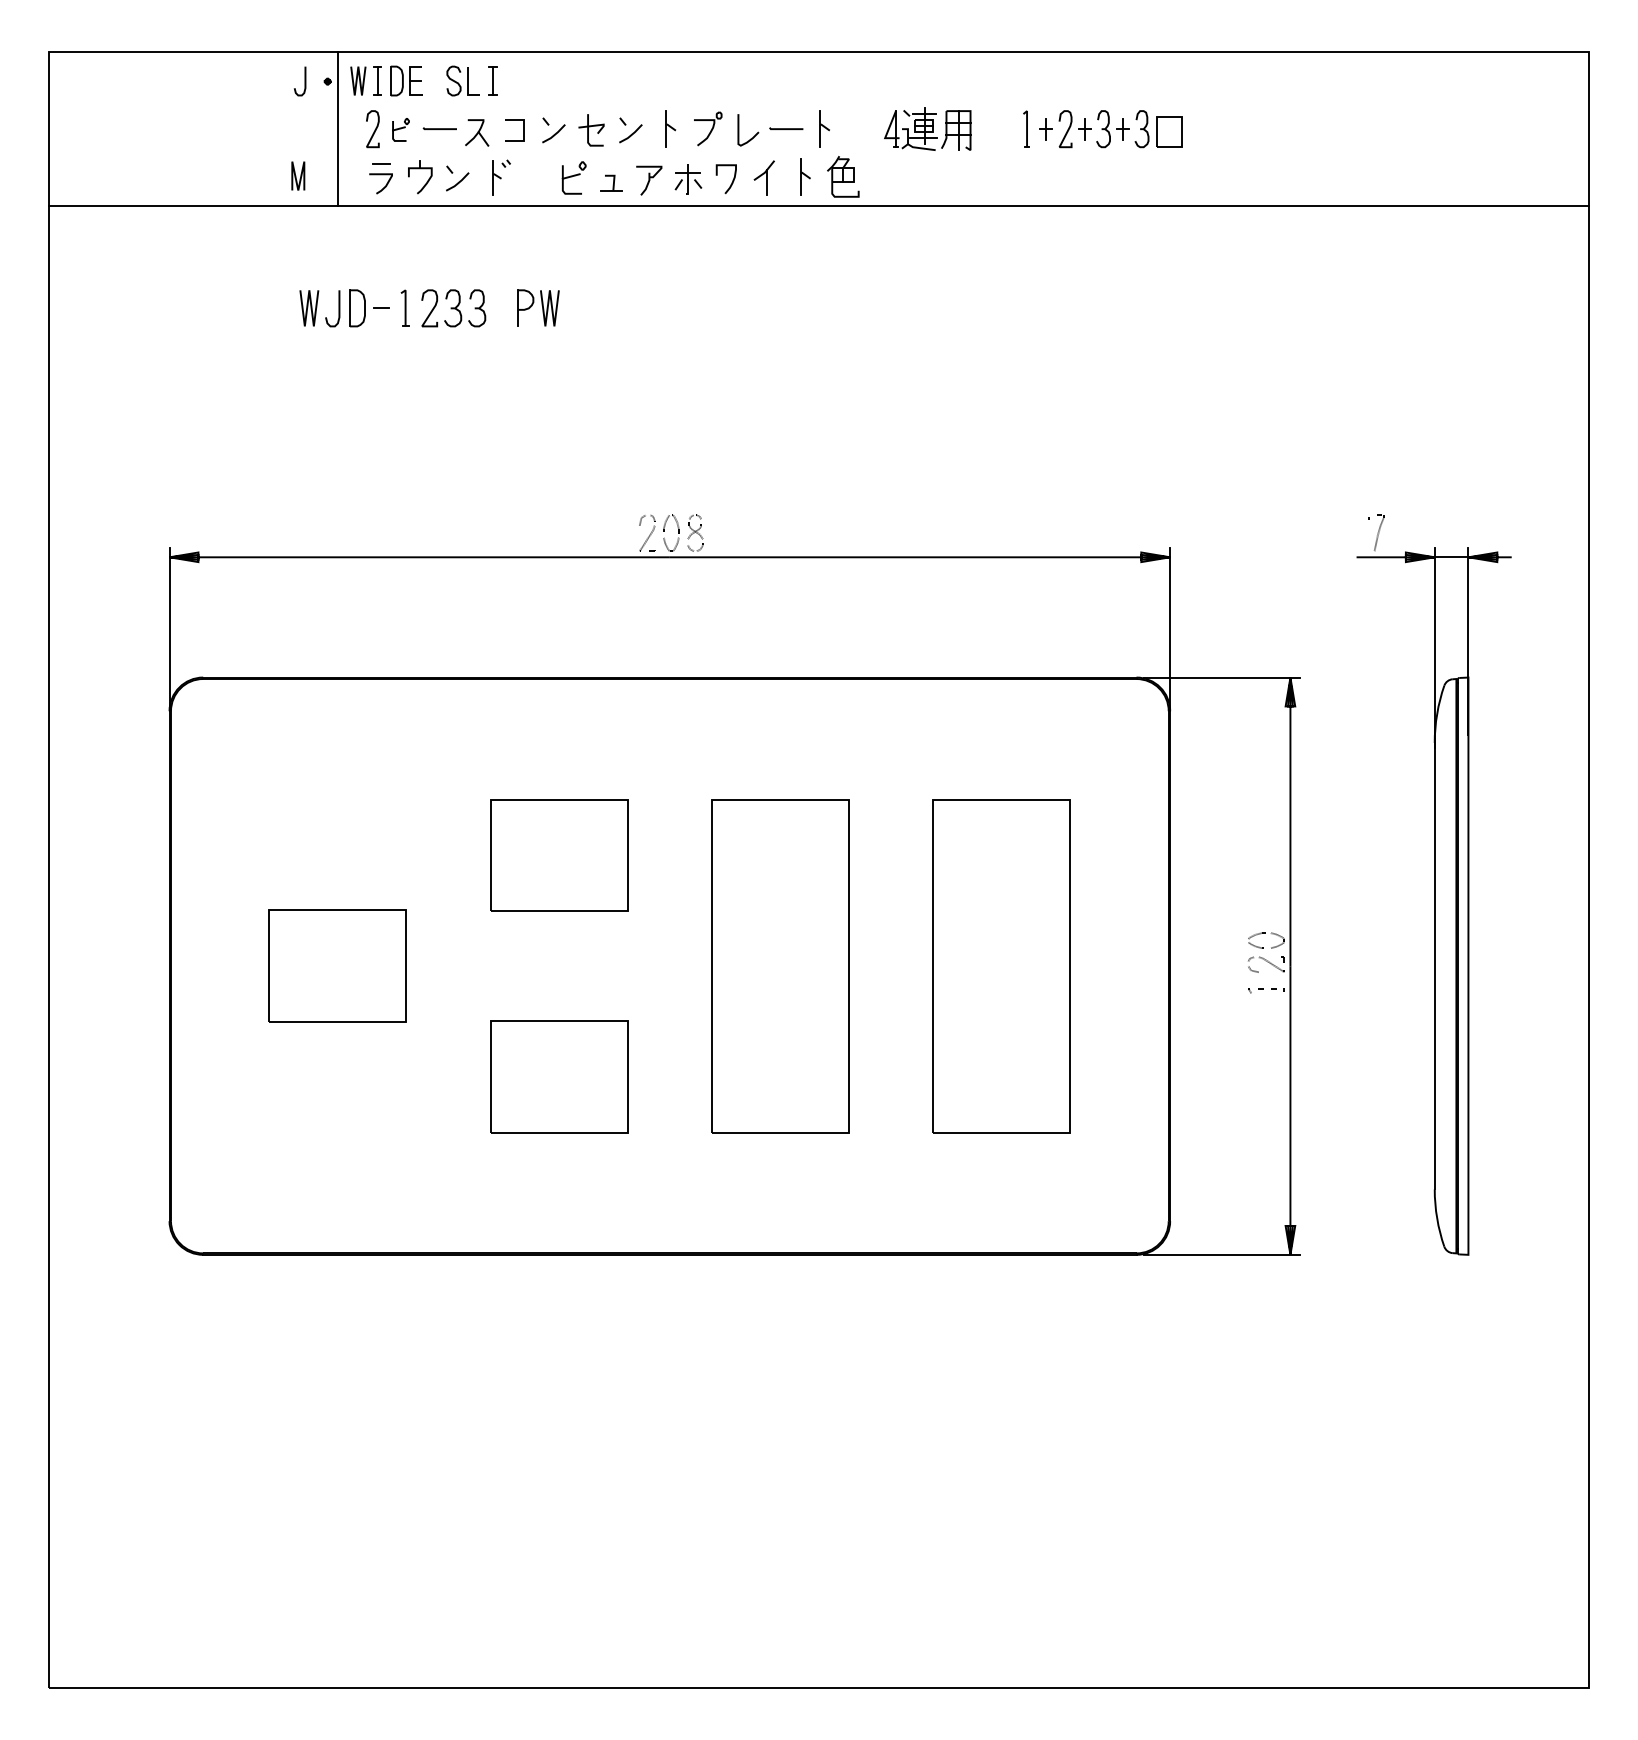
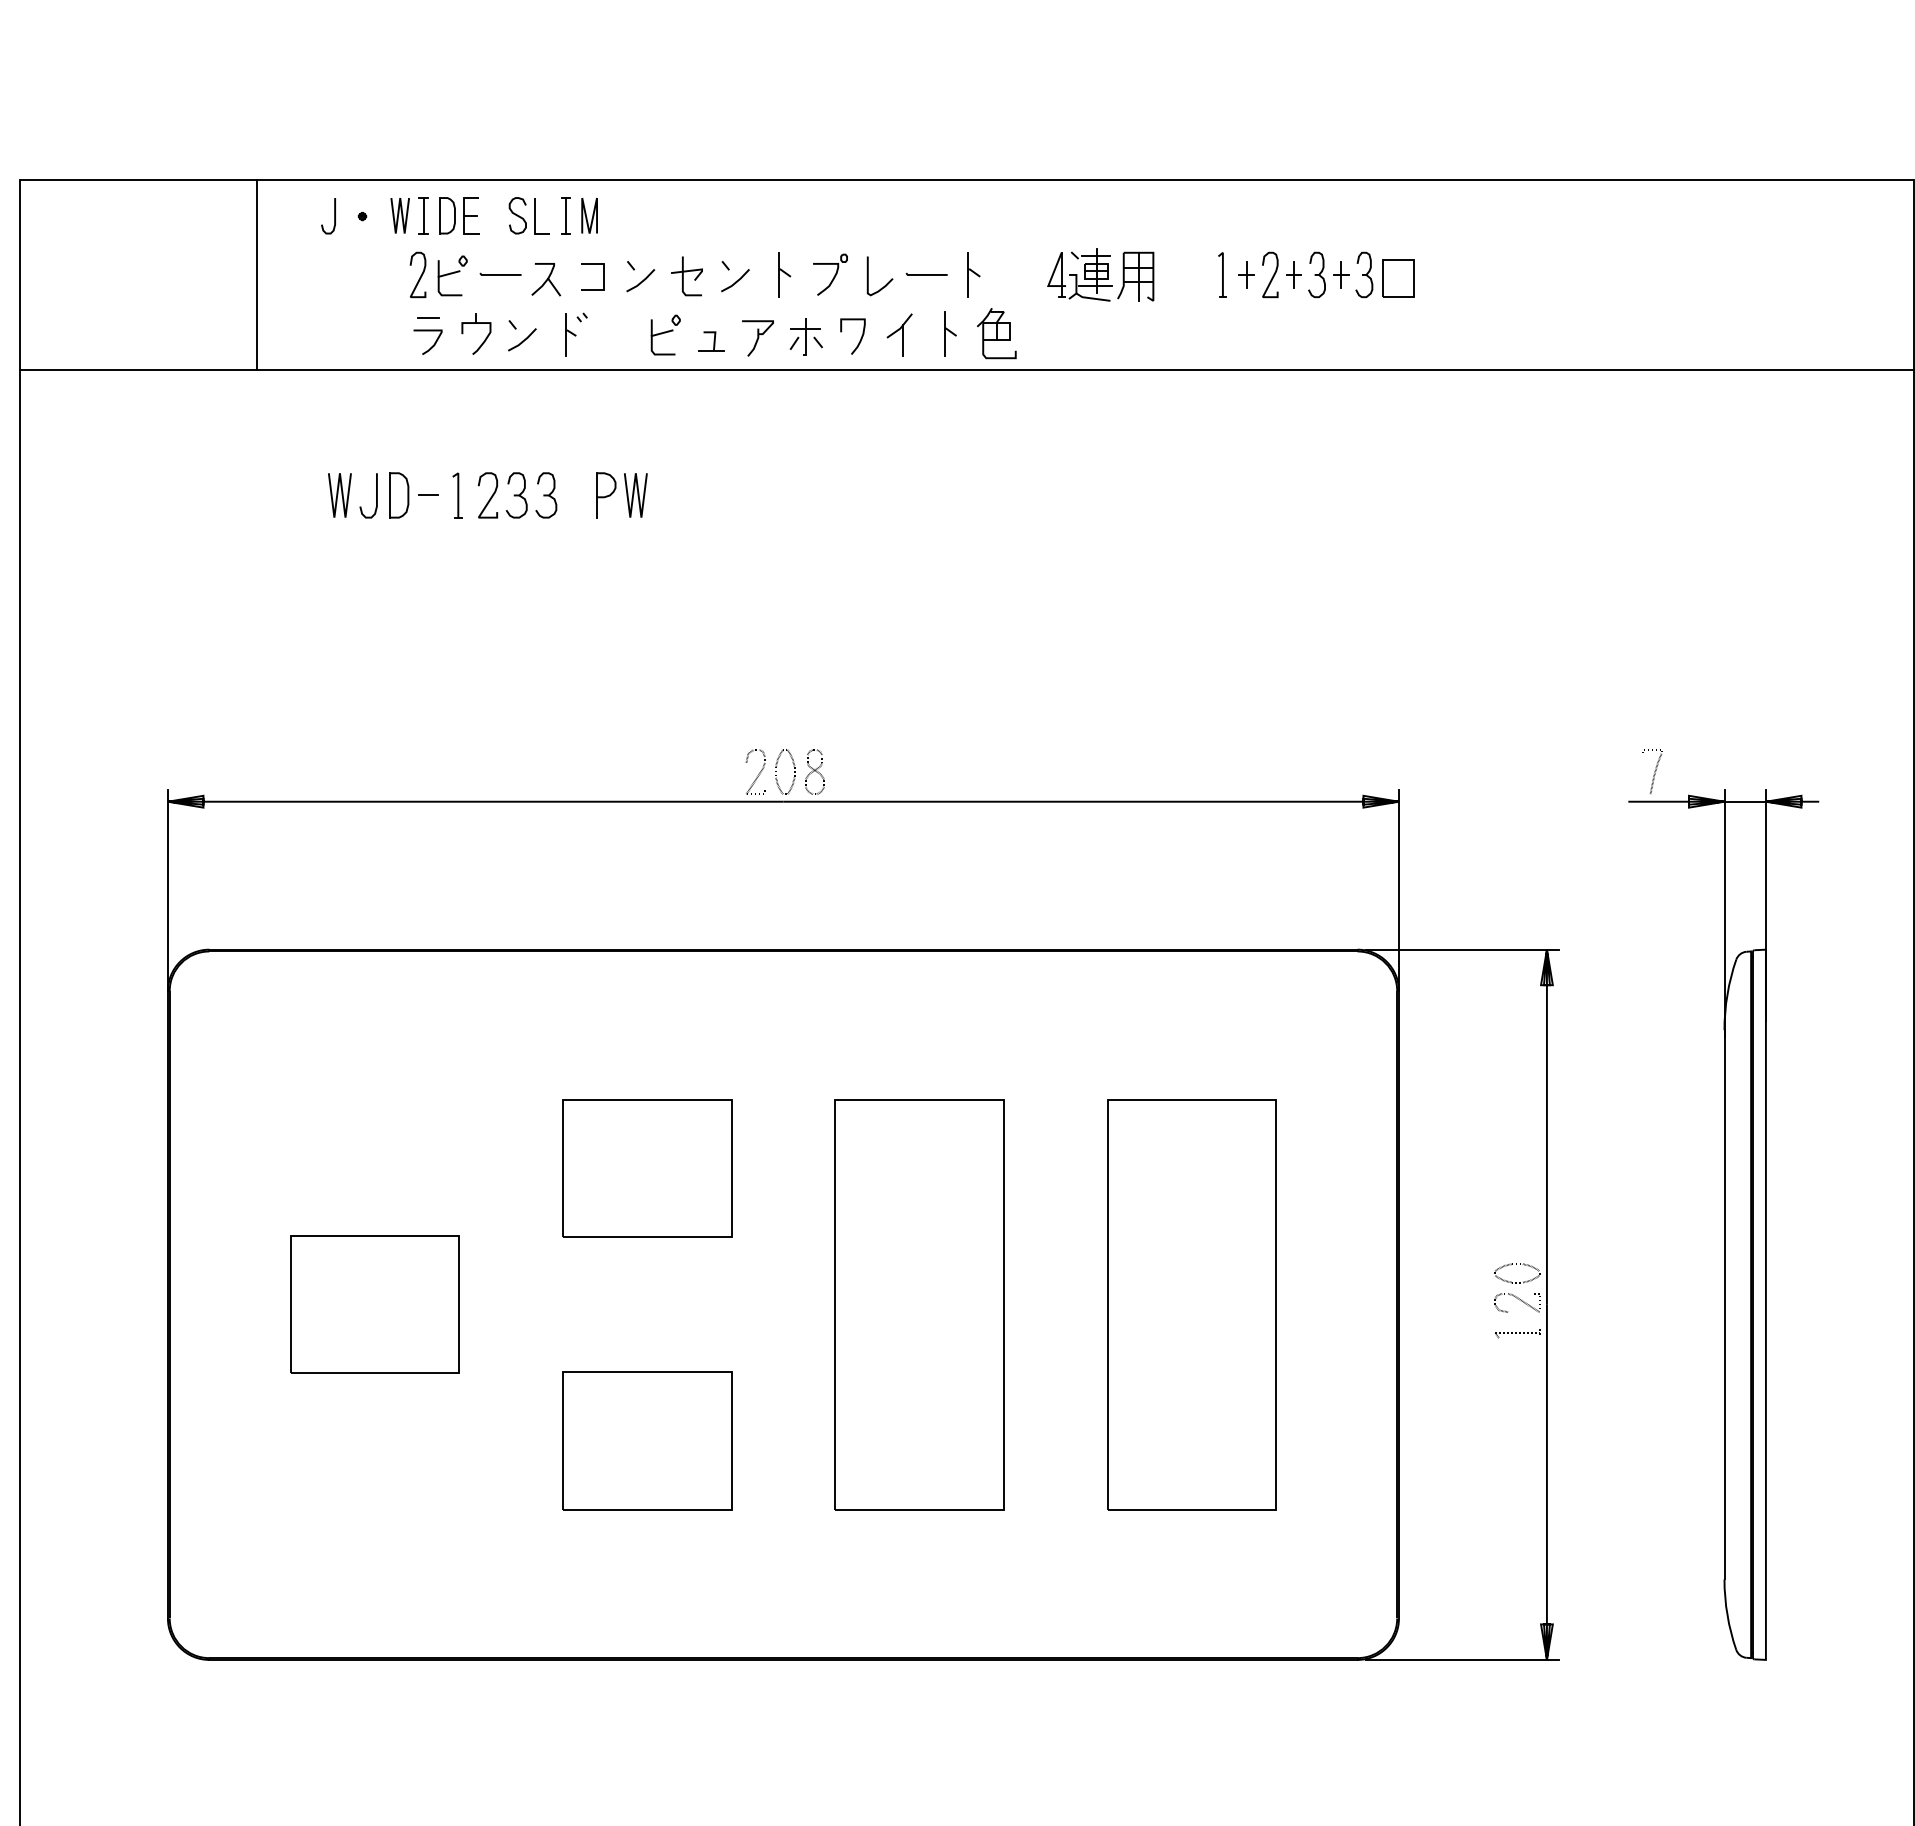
line: (337, 129) -> (256, 275), moved
part: (400, 129) -> (452, 275), size x1.43
line: (296, 175) -> (587, 215), moved

